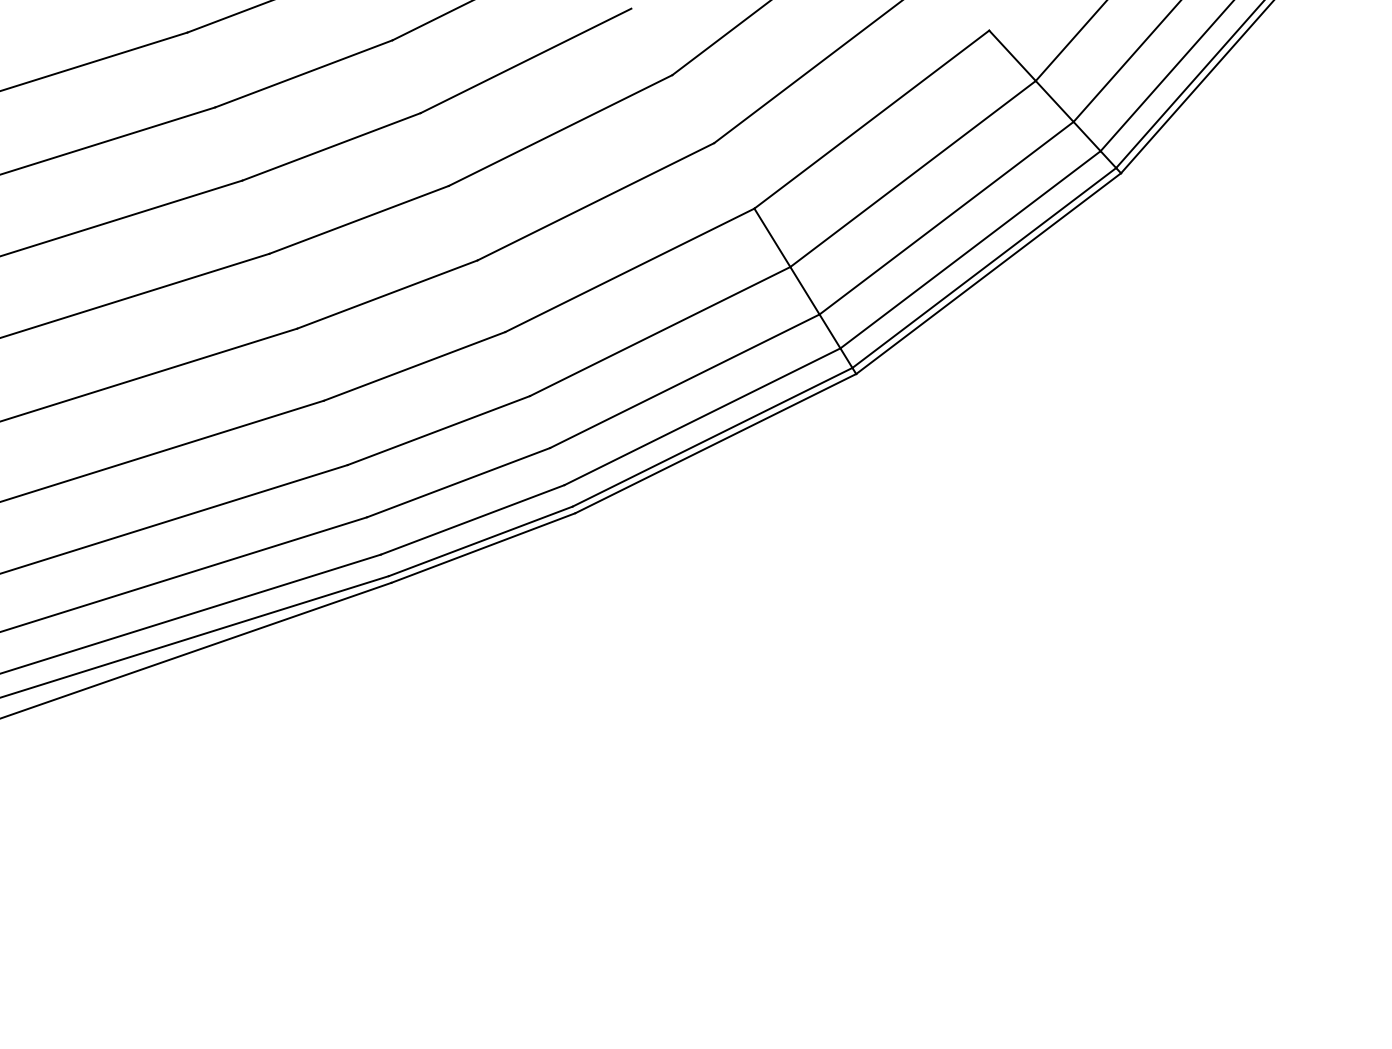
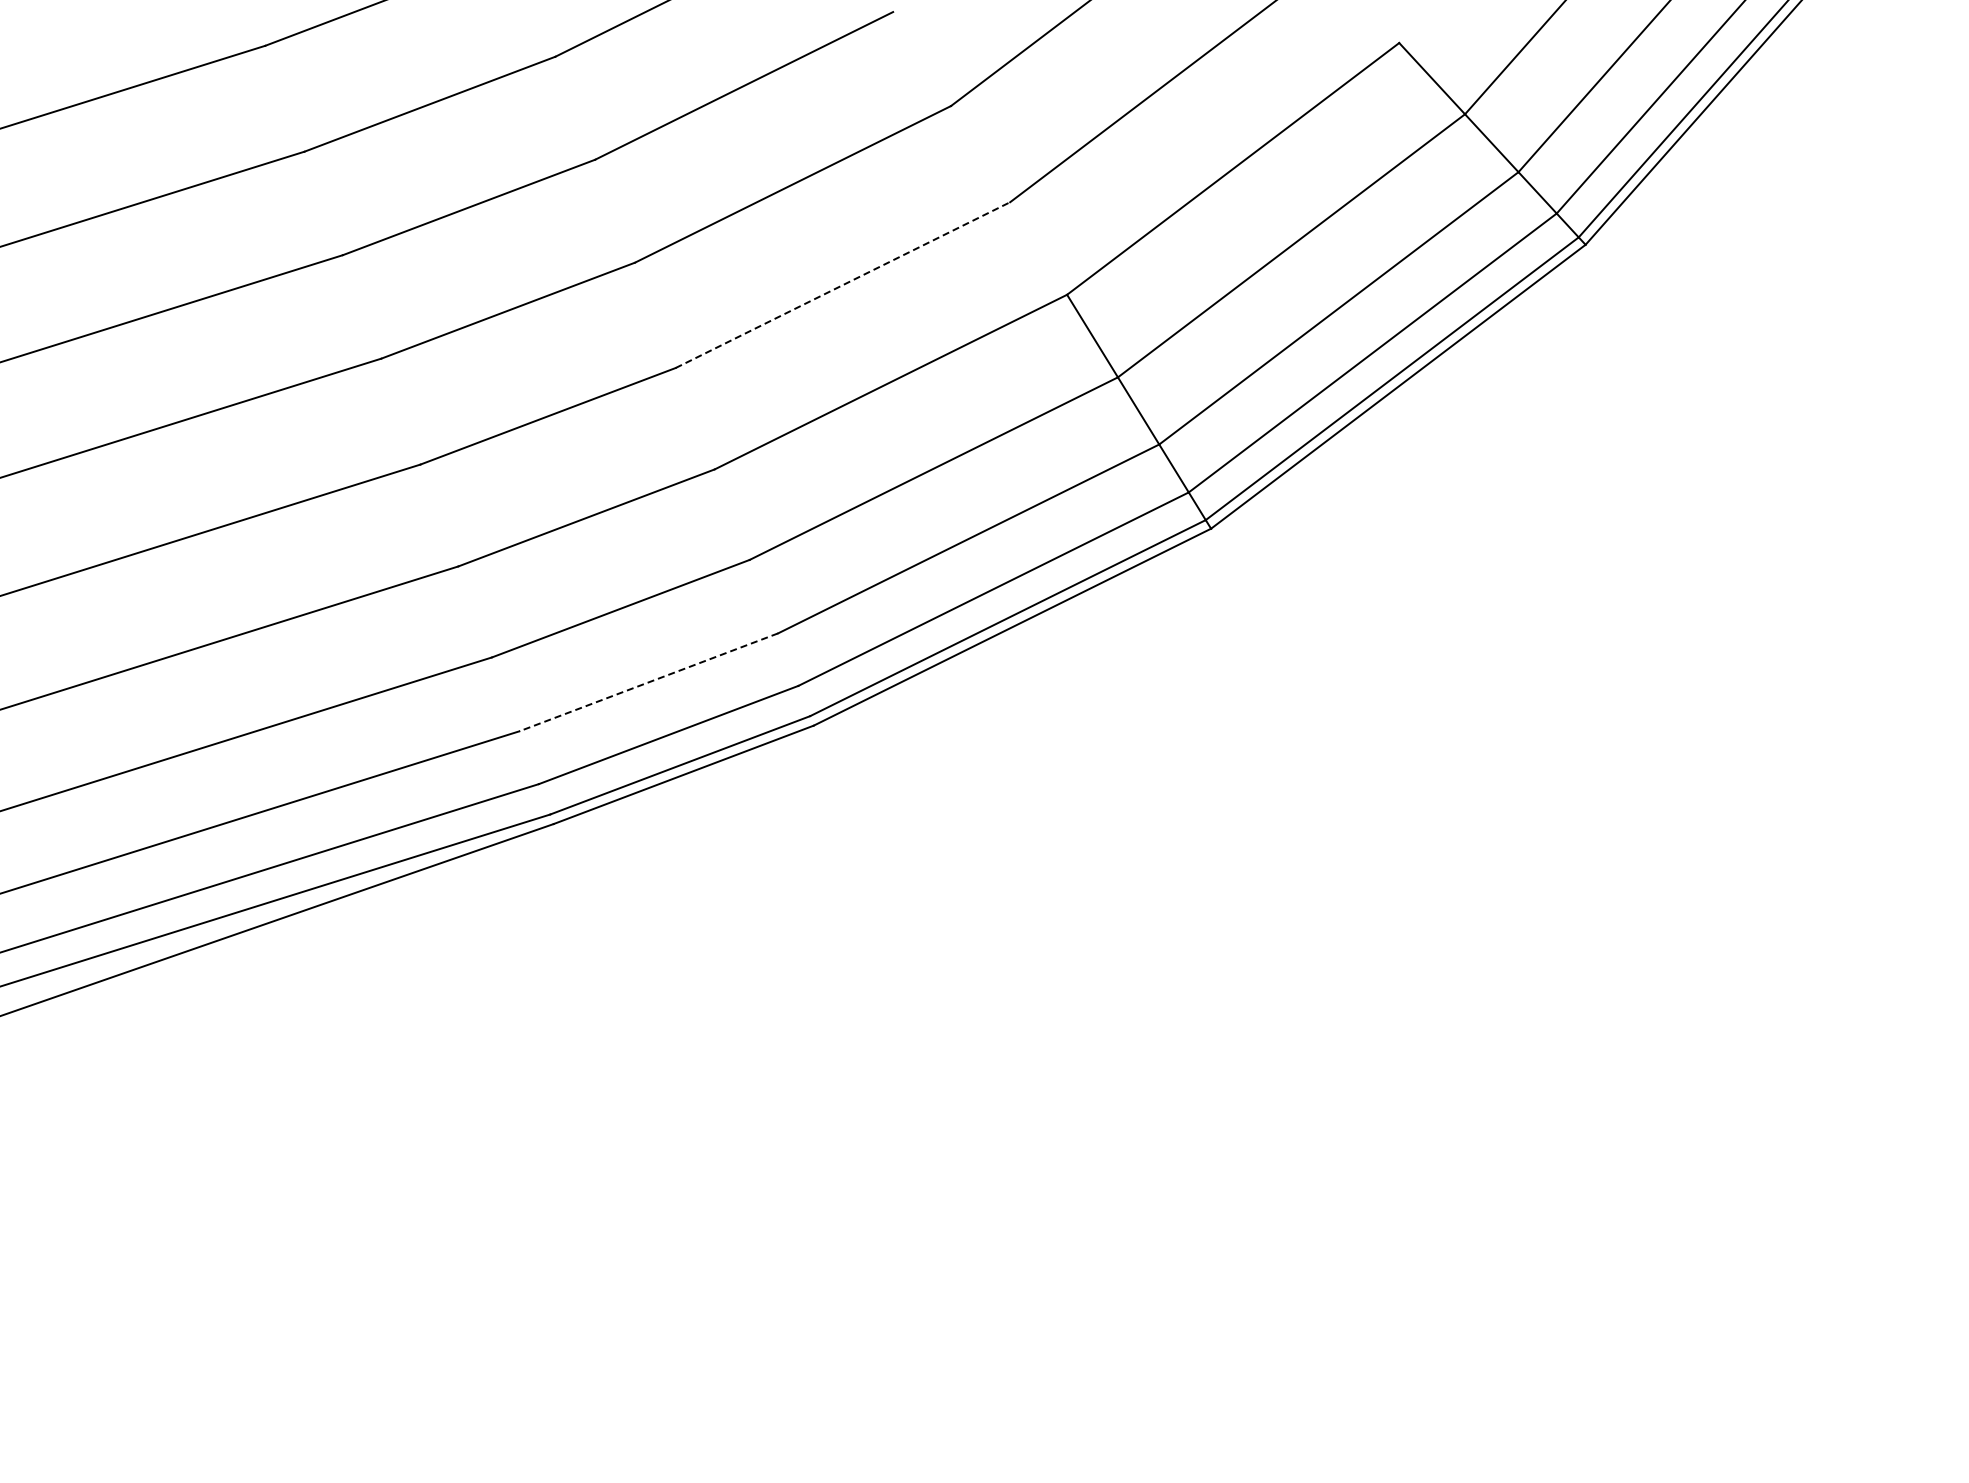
line: (595, 202) -> (842, 285), solid -> dashed
line: (458, 482) -> (648, 682), solid -> dashed

